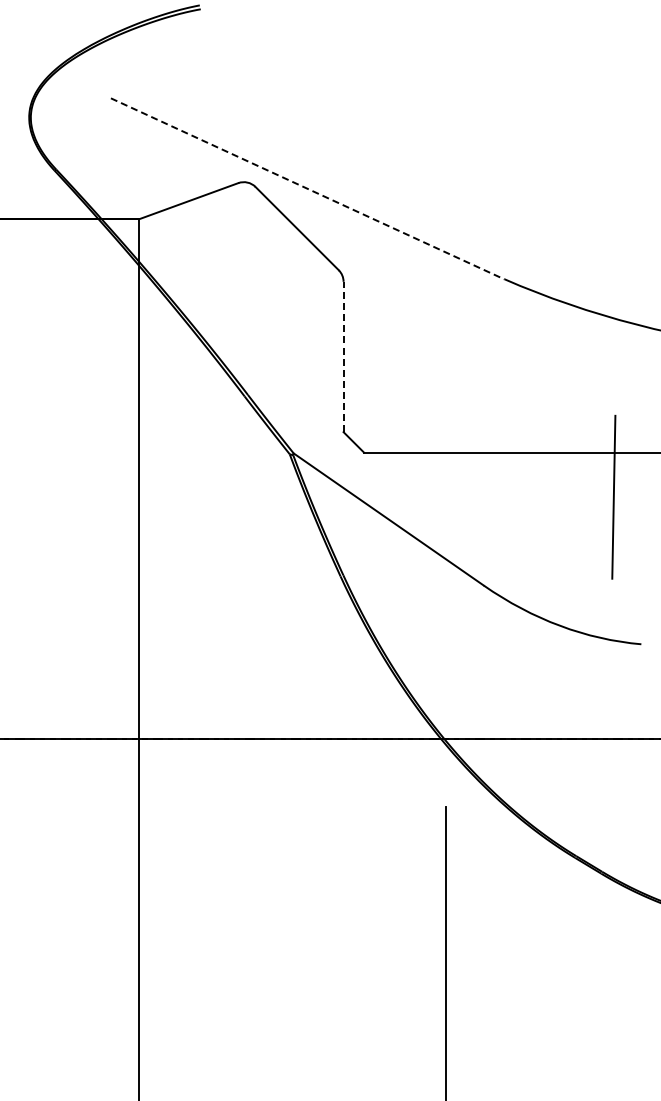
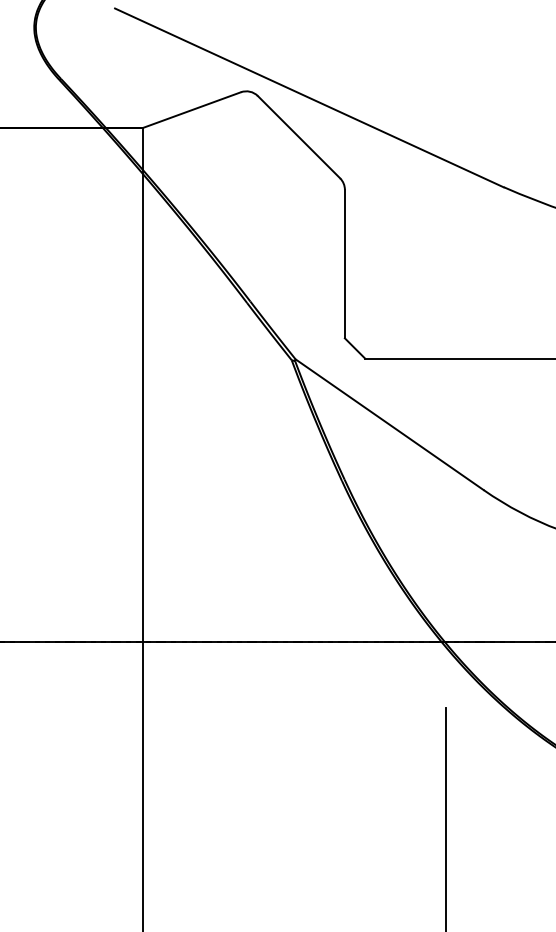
line: (307, 188) -> (309, 97), dashed -> solid
line: (343, 356) -> (344, 263), dashed -> solid

